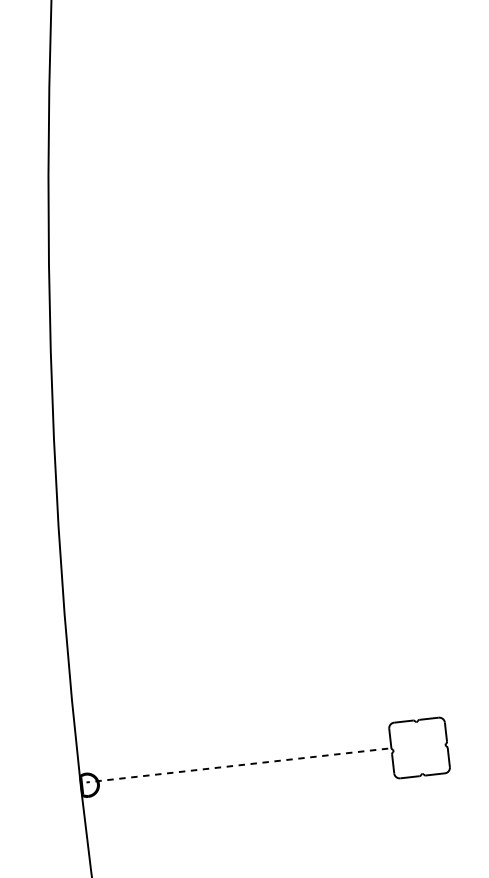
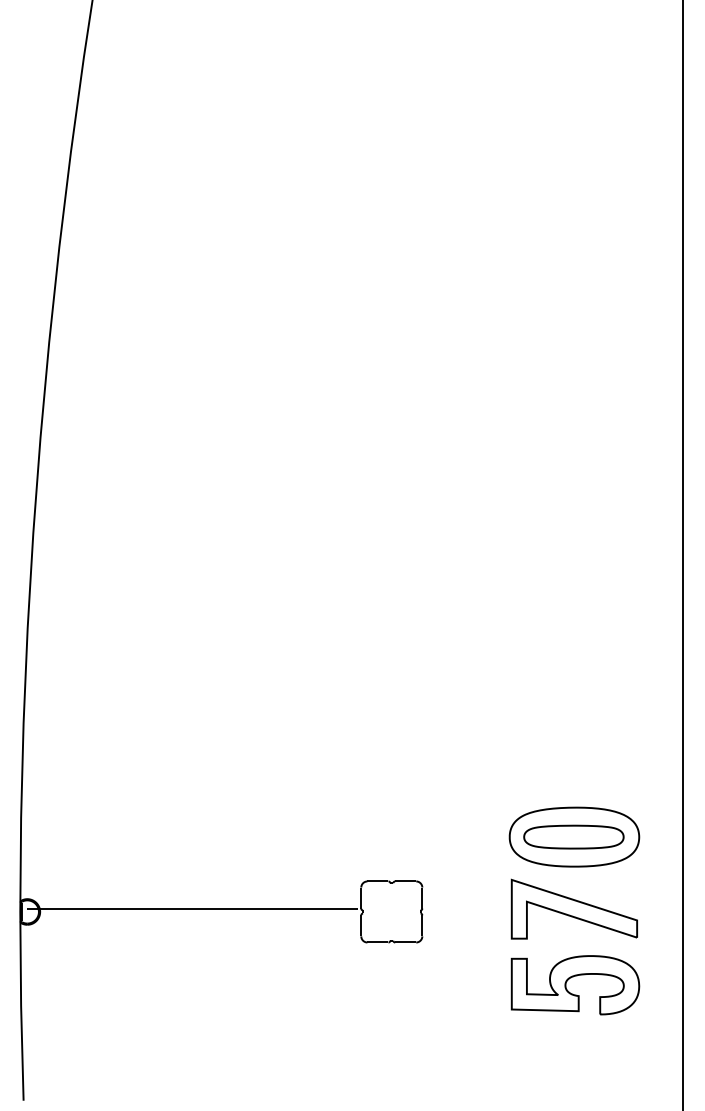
line: (236, 765) -> (191, 908), dashed -> solid

